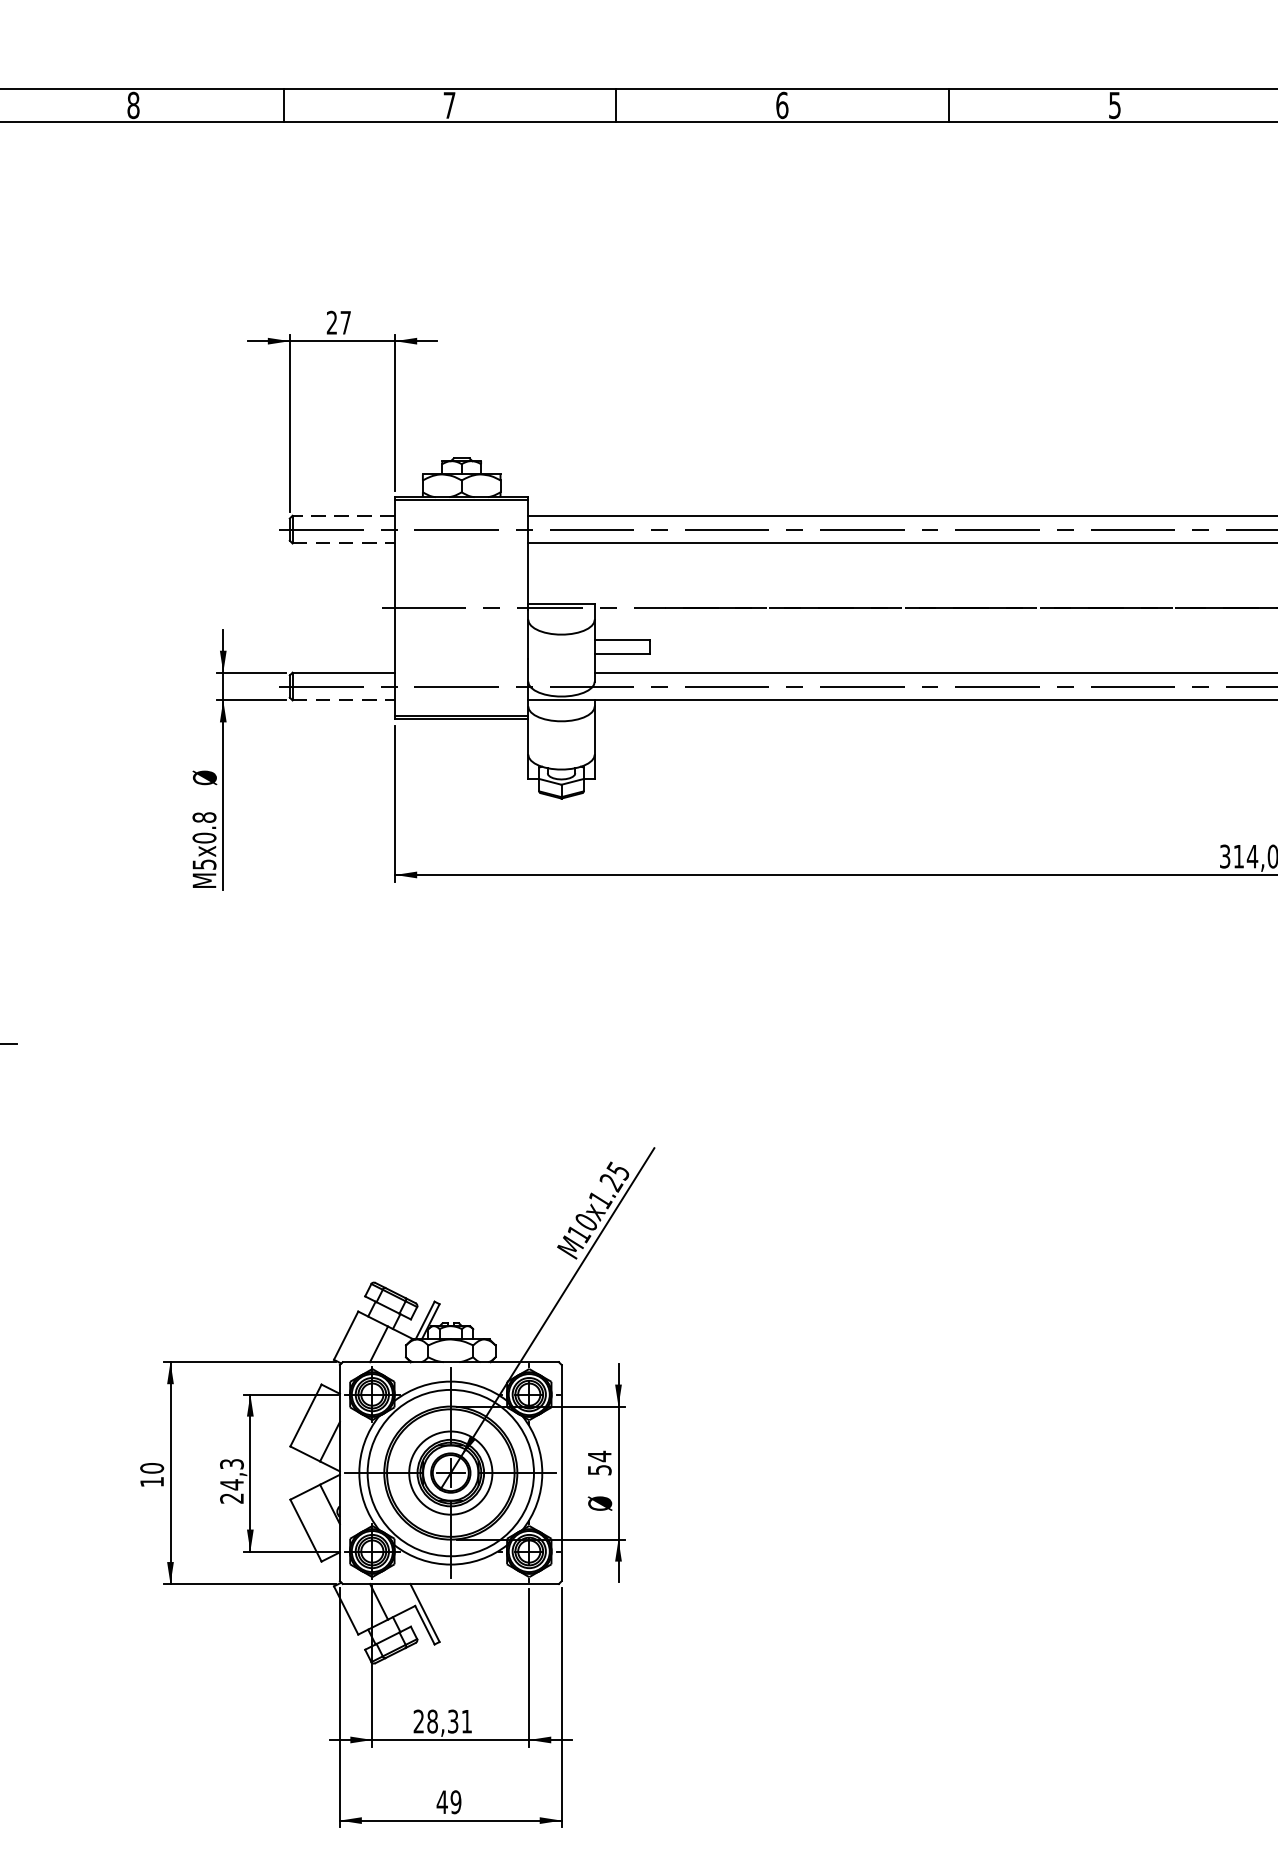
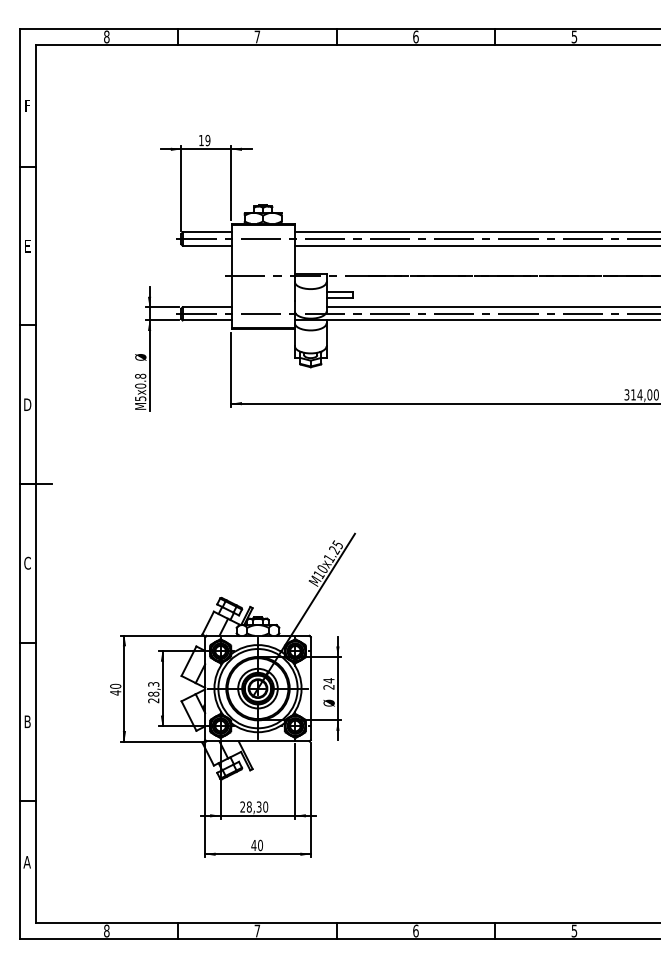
text: (338, 322) -> (204, 140), 27 -> 19
line: (342, 515) -> (206, 232), dashed -> solid
line: (344, 543) -> (207, 245), dashed -> solid
line: (344, 700) -> (207, 320), dashed -> solid
text: (598, 1470) -> (328, 687), 54 -> 24
text: (151, 1481) -> (115, 692), 10 -> 40
text: (231, 1483) -> (153, 693), 24,3 -> 28,3
text: (466, 1720) -> (265, 806), 28,31 -> 28,30
text: (456, 1802) -> (260, 845), 49 -> 40

